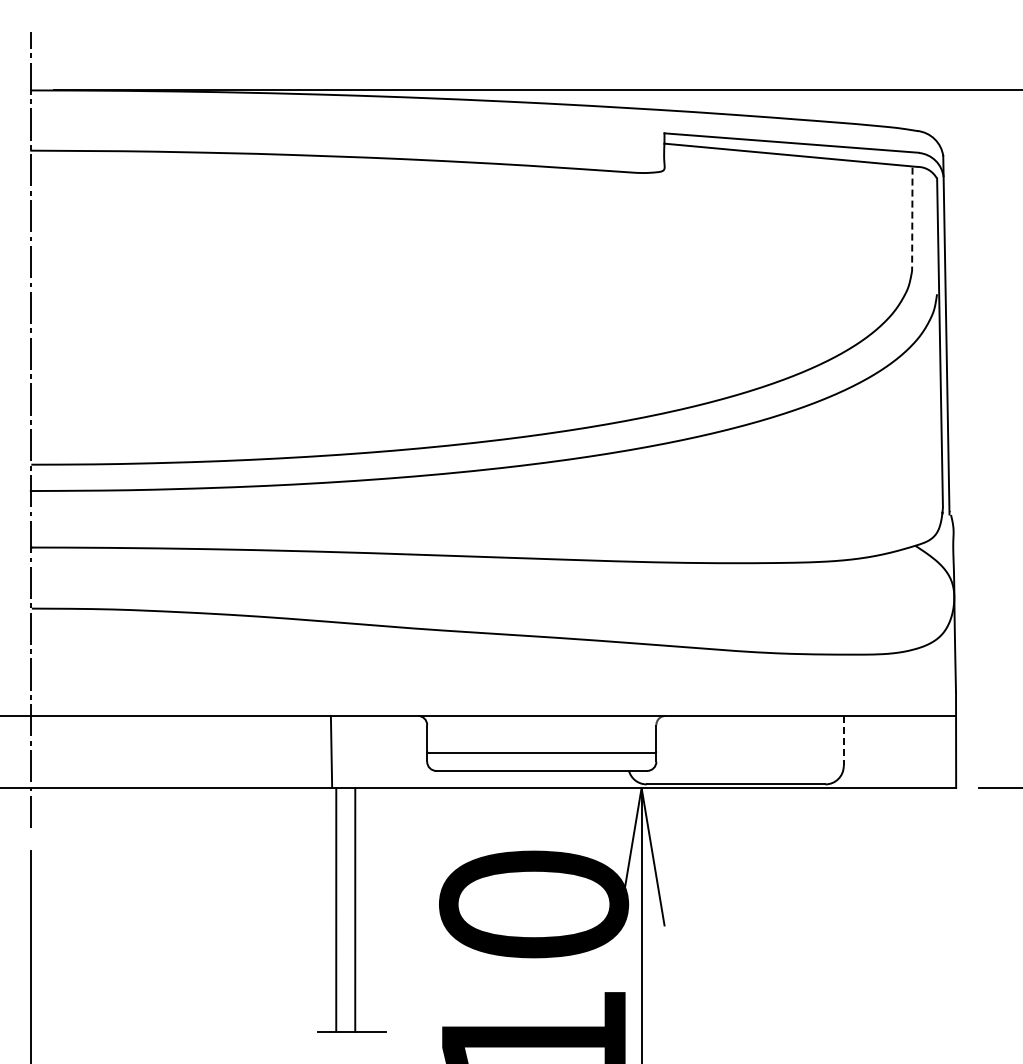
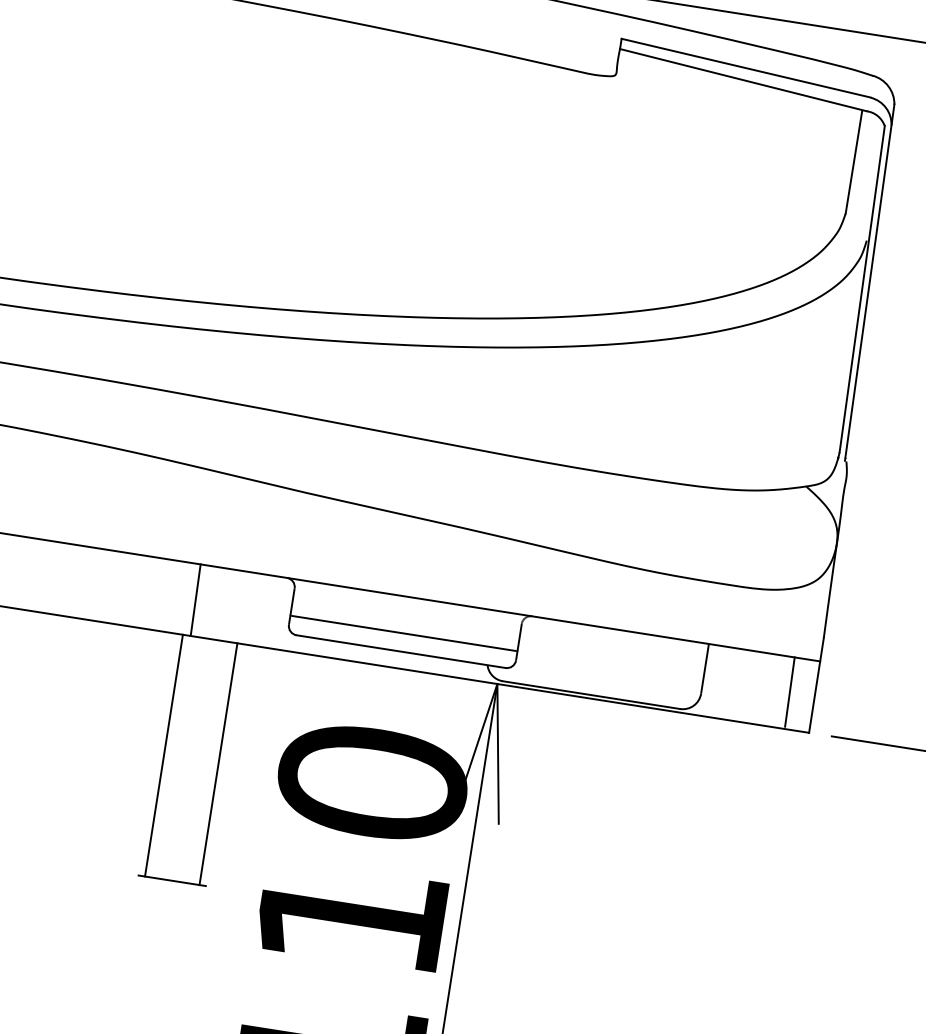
line: (912, 219) -> (854, 162), dashed -> solid
line: (843, 741) -> (704, 669), dashed -> solid
line: (930, 750) -> (789, 691), added
line: (336, 909) -> (218, 763), moved
line: (355, 909) -> (164, 755), moved

